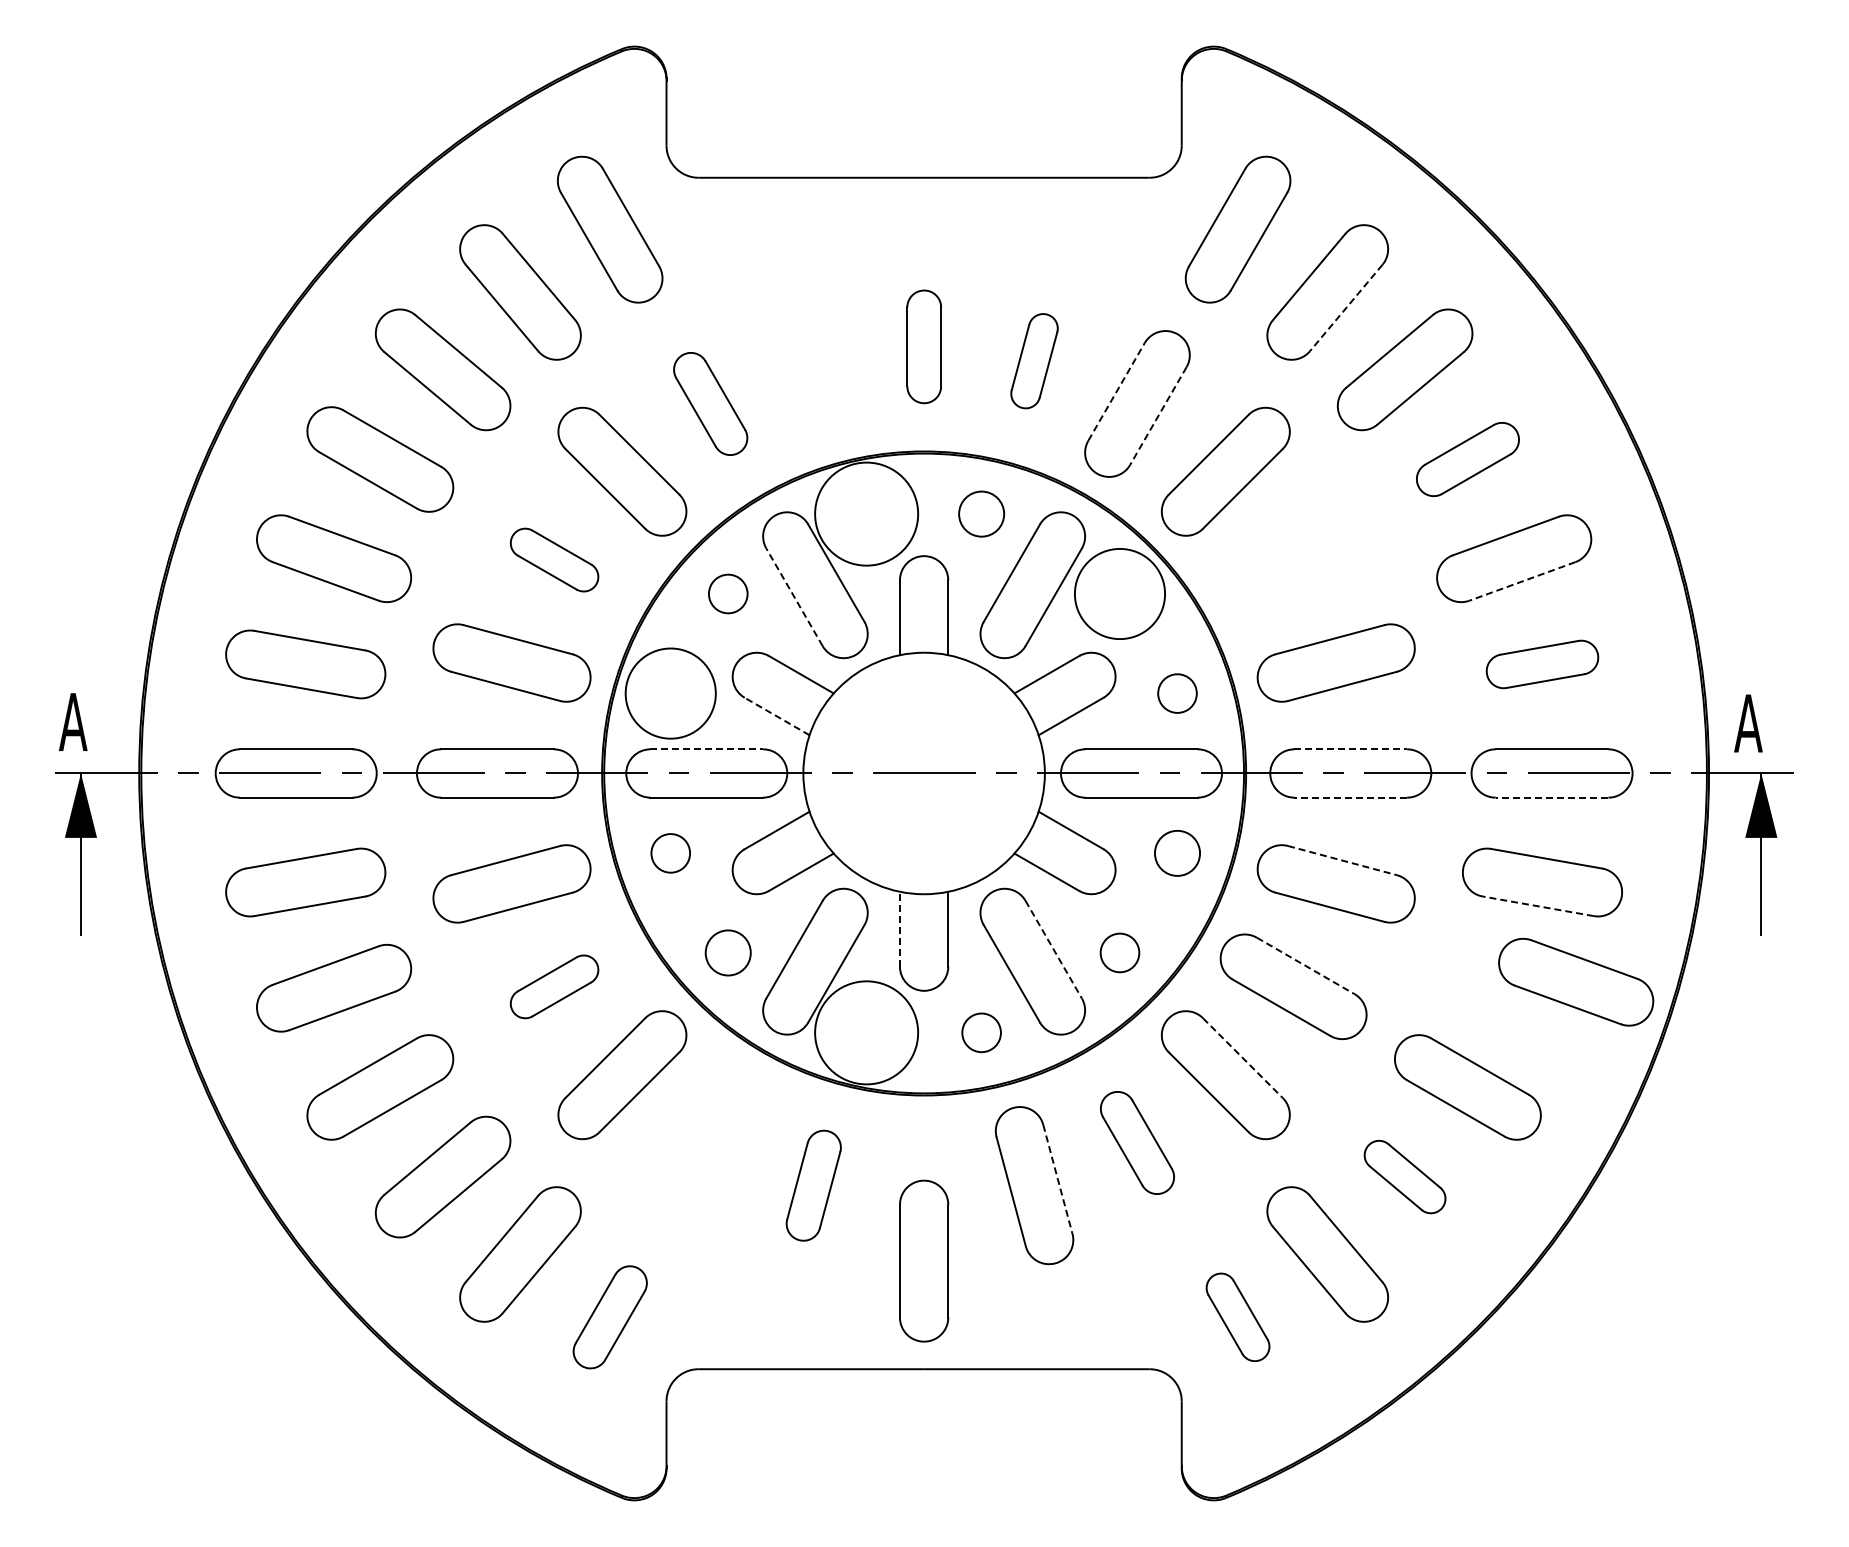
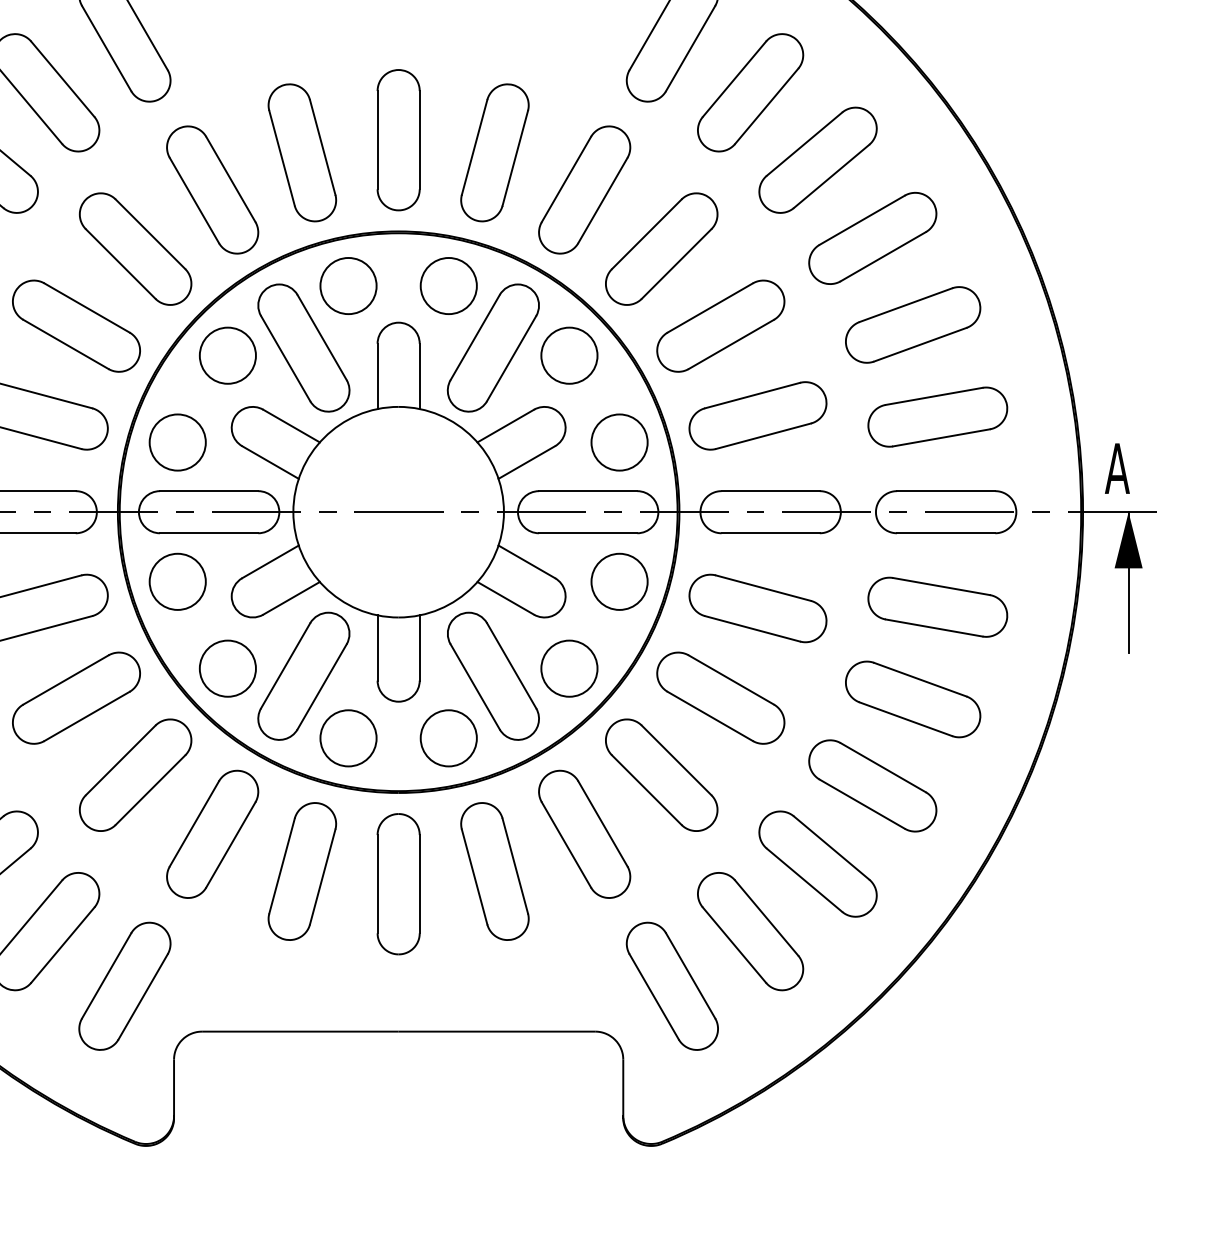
line: (1345, 308) -> (766, 106), dashed -> solid
part: (924, 346) -> (398, 139), size x1.43
part: (813, 360) -> (302, 152), added
part: (1034, 360) -> (494, 152), size x1.67
line: (1116, 391) -> (566, 179), dashed -> solid
part: (710, 403) -> (212, 189), size x1.43
line: (1158, 416) -> (603, 200), dashed -> solid
part: (1467, 459) -> (872, 238), size x1.43
circle: (866, 513) -> (348, 285), size x0.62
circle: (981, 513) -> (448, 285), size x1.43
part: (554, 559) -> (76, 325), size x1.67
part: (1293, 559) -> (720, 325), added
line: (1521, 581) -> (919, 344), dashed -> solid
circle: (728, 593) -> (228, 355), size x1.67
circle: (1119, 593) -> (569, 355), size x0.71
line: (794, 596) -> (285, 357), dashed -> solid
part: (1542, 664) -> (937, 417), size x1.43
circle: (670, 693) -> (177, 442), size x0.71
circle: (1177, 693) -> (619, 442), size x1.67
line: (776, 716) -> (269, 462), dashed -> solid
line: (707, 749) -> (209, 491), dashed -> solid
line: (1351, 749) -> (771, 491), dashed -> solid
line: (1350, 797) -> (770, 533), dashed -> solid
line: (1551, 797) -> (945, 533), dashed -> solid
circle: (670, 853) -> (177, 581), size x1.67
circle: (1177, 853) -> (619, 581), size x1.43
line: (1342, 860) -> (763, 588), dashed -> solid
line: (1537, 906) -> (933, 628), dashed -> solid
line: (899, 928) -> (377, 647), dashed -> solid
line: (1053, 950) -> (511, 666), dashed -> solid
circle: (728, 952) -> (228, 668), size x1.43
circle: (1119, 952) -> (569, 668), size x1.67
line: (1306, 966) -> (732, 680), dashed -> solid
part: (1576, 981) -> (913, 698), moved
part: (554, 986) -> (76, 697), size x1.67
circle: (866, 1032) -> (348, 738), size x0.62
circle: (981, 1032) -> (448, 738), size x1.67
line: (1243, 1058) -> (677, 760), dashed -> solid
part: (710, 1142) -> (212, 833), added
part: (1137, 1142) -> (584, 833), size x1.43
part: (1404, 1176) -> (817, 863), size x1.67
line: (1058, 1179) -> (515, 866), dashed -> solid
part: (813, 1185) -> (302, 871), size x1.43
part: (924, 1260) -> (398, 883), moved
part: (610, 1317) -> (125, 986), size x1.43
part: (1237, 1317) -> (671, 986), size x1.67

